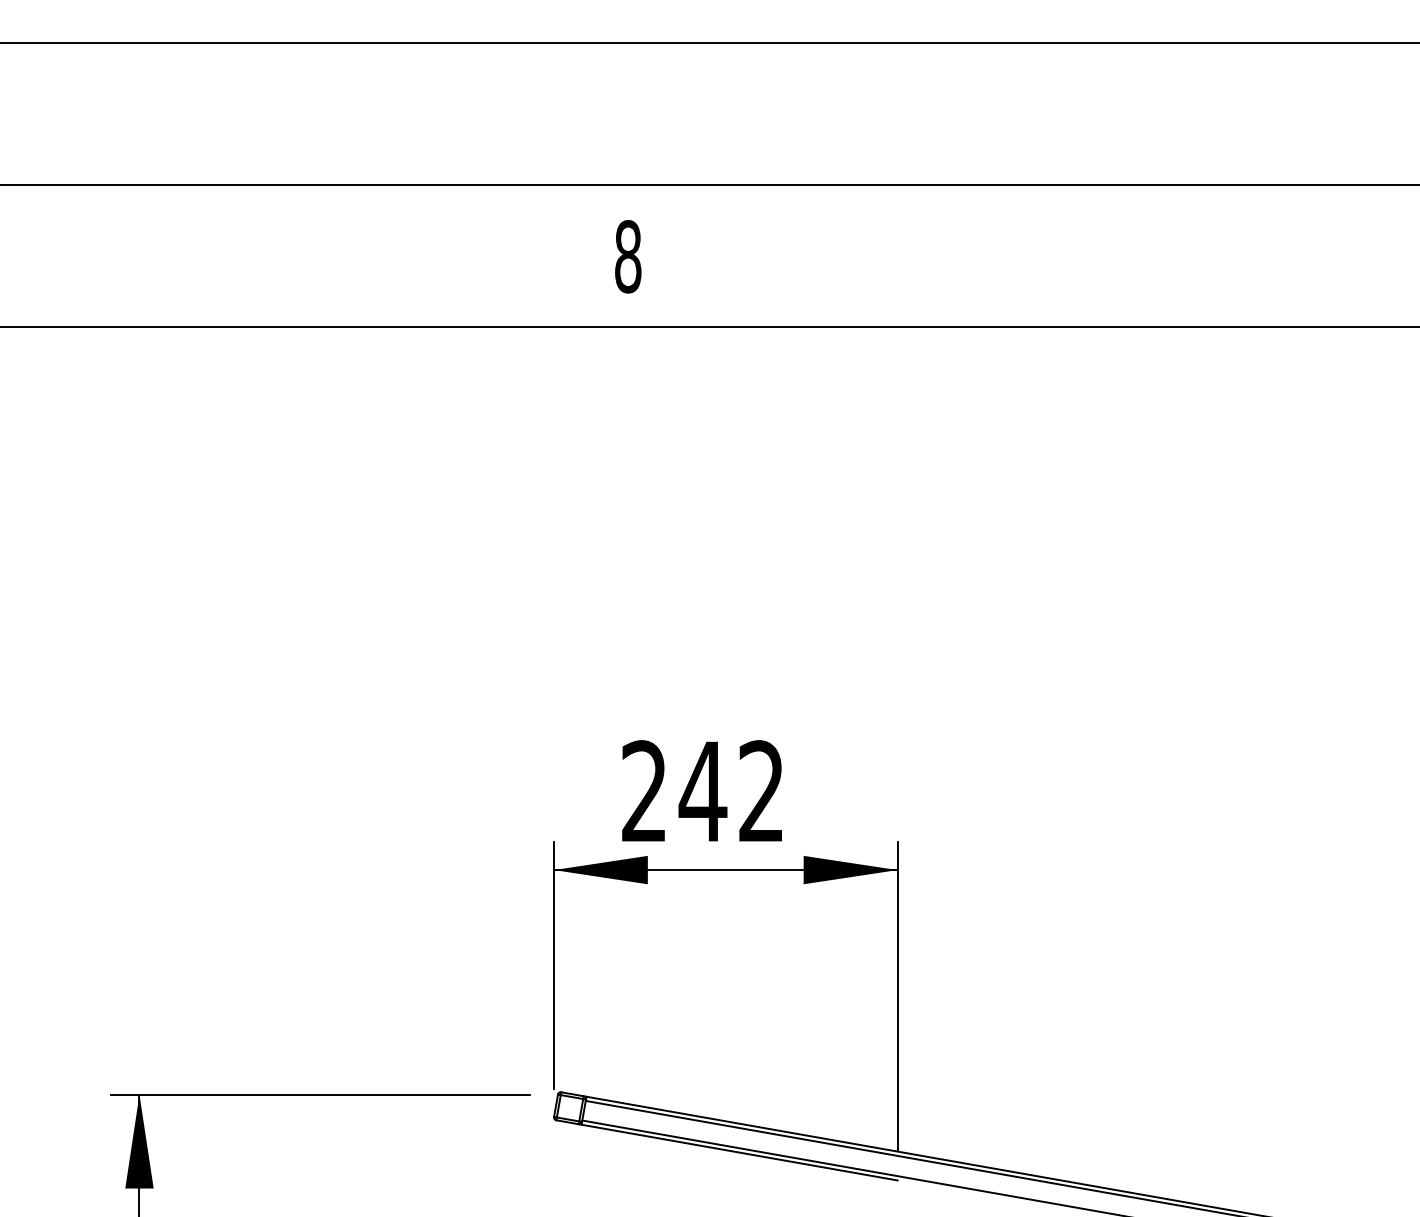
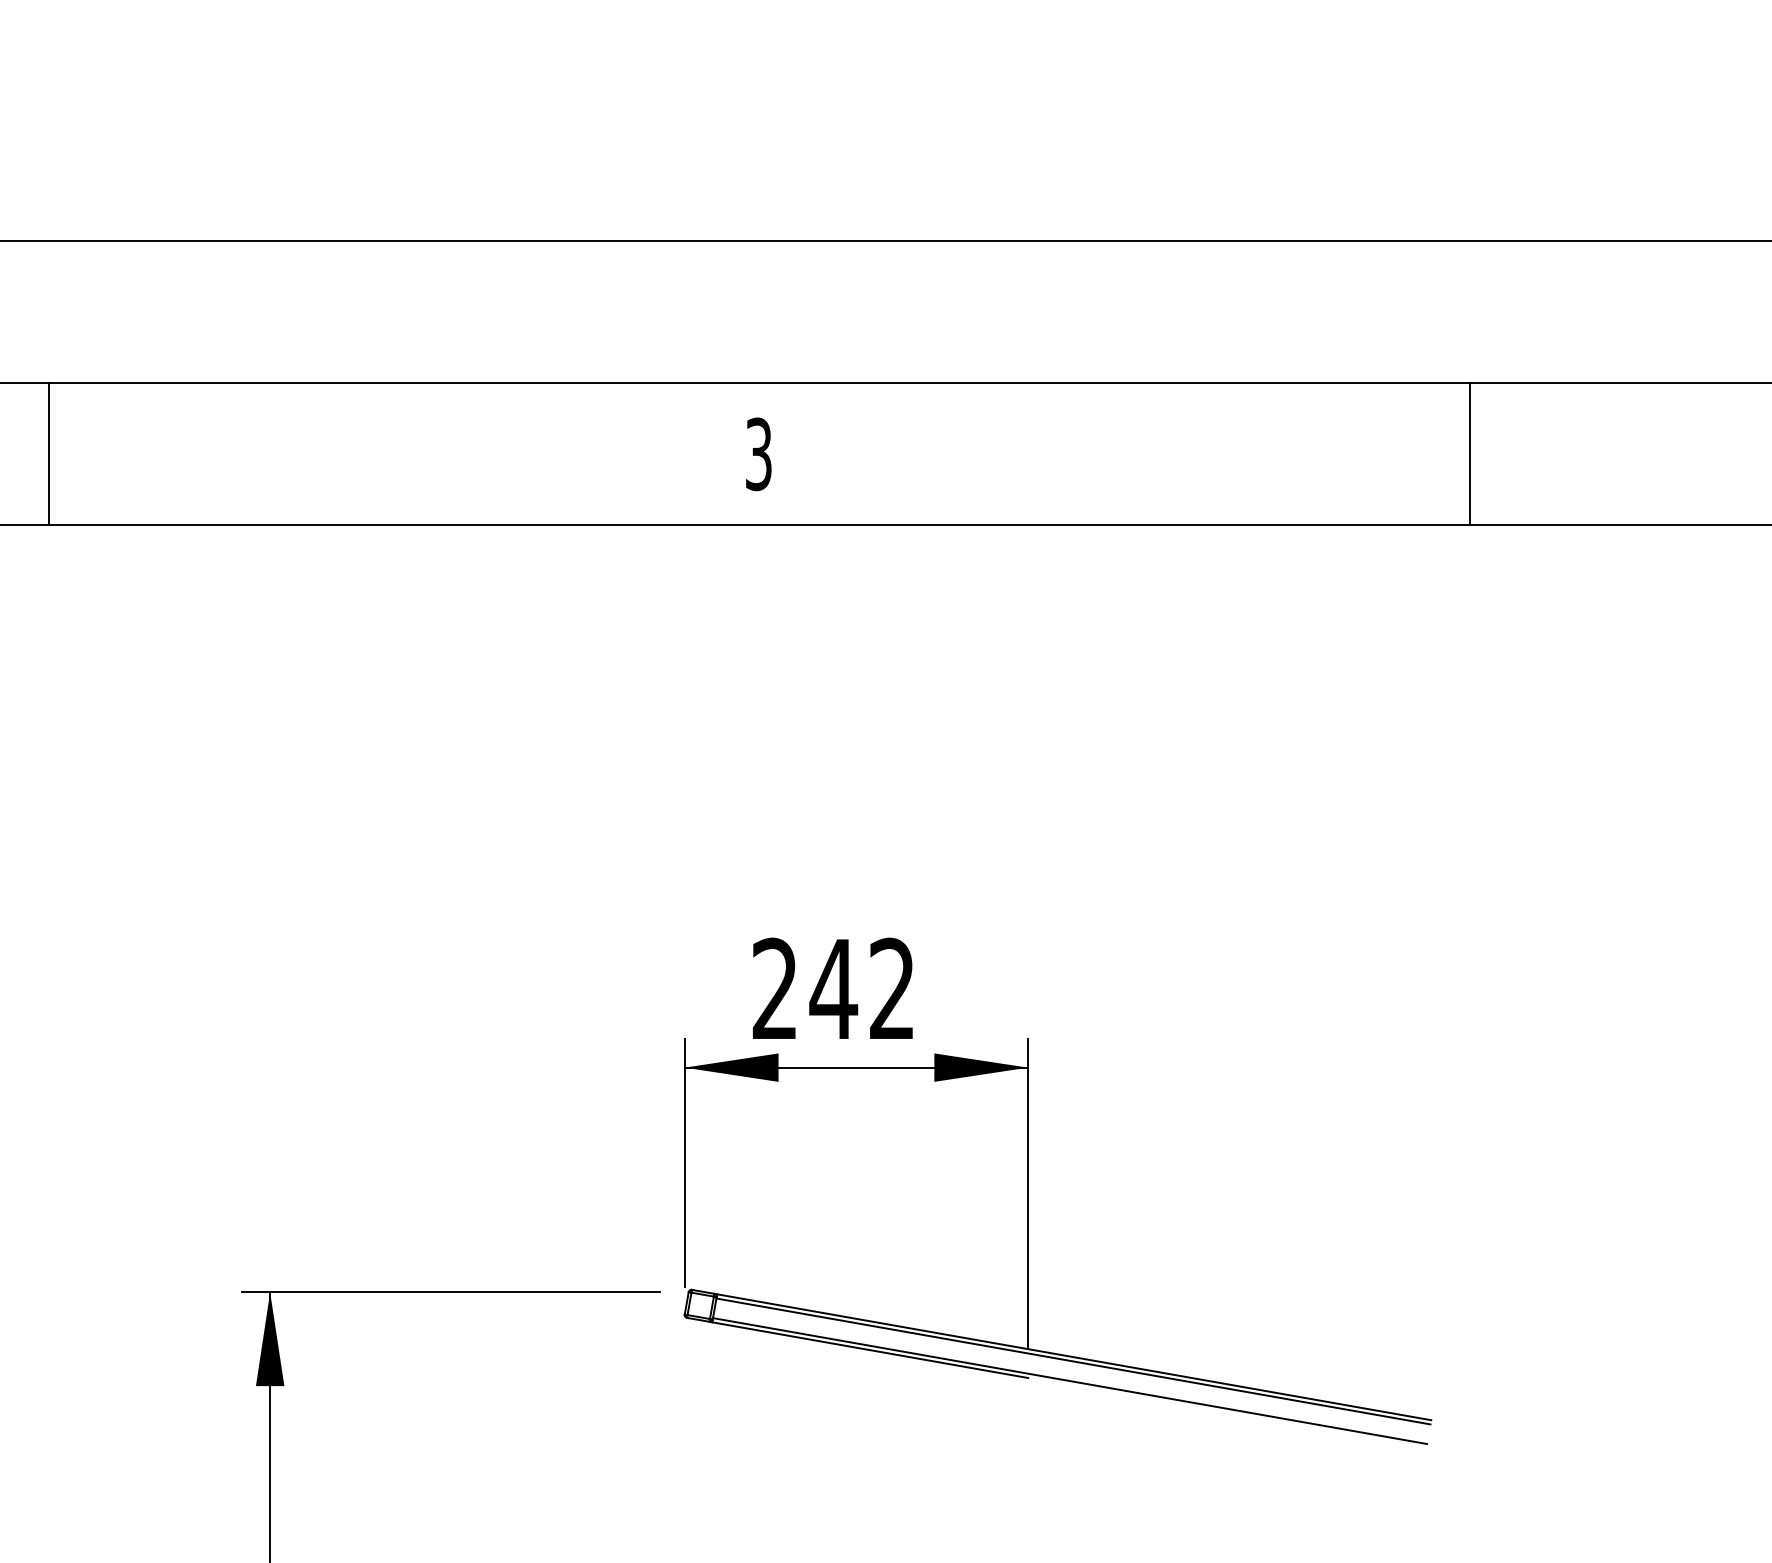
line: (1339, 255) -> (1470, 453), added
text: (627, 256) -> (758, 454), 8 -> 3

